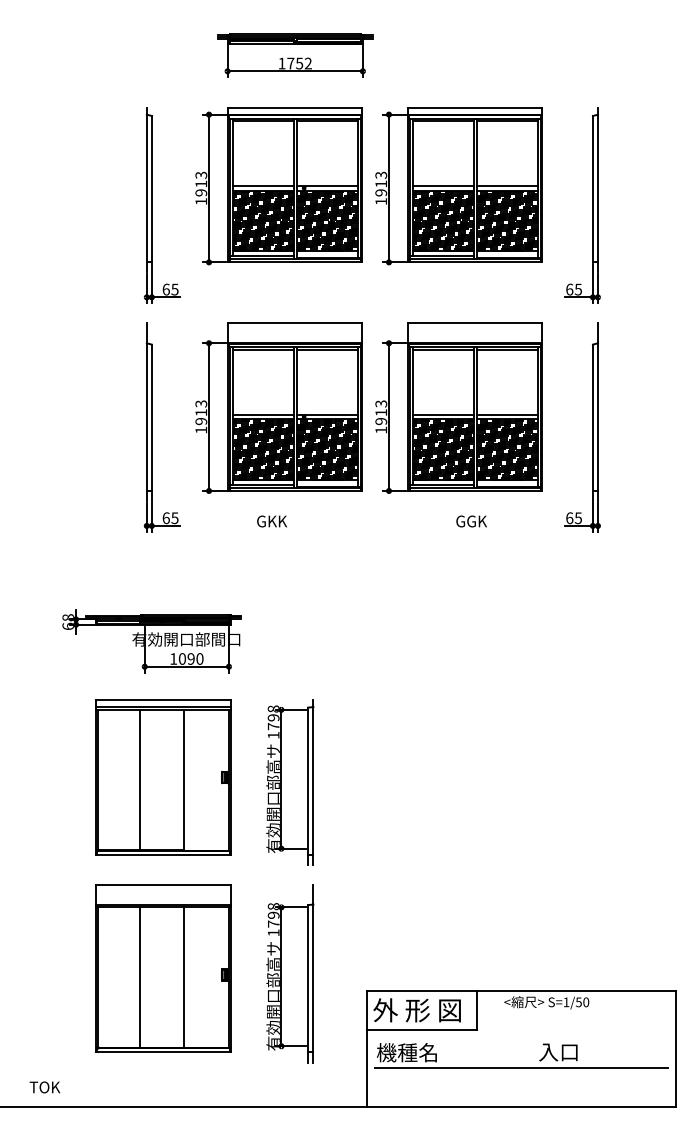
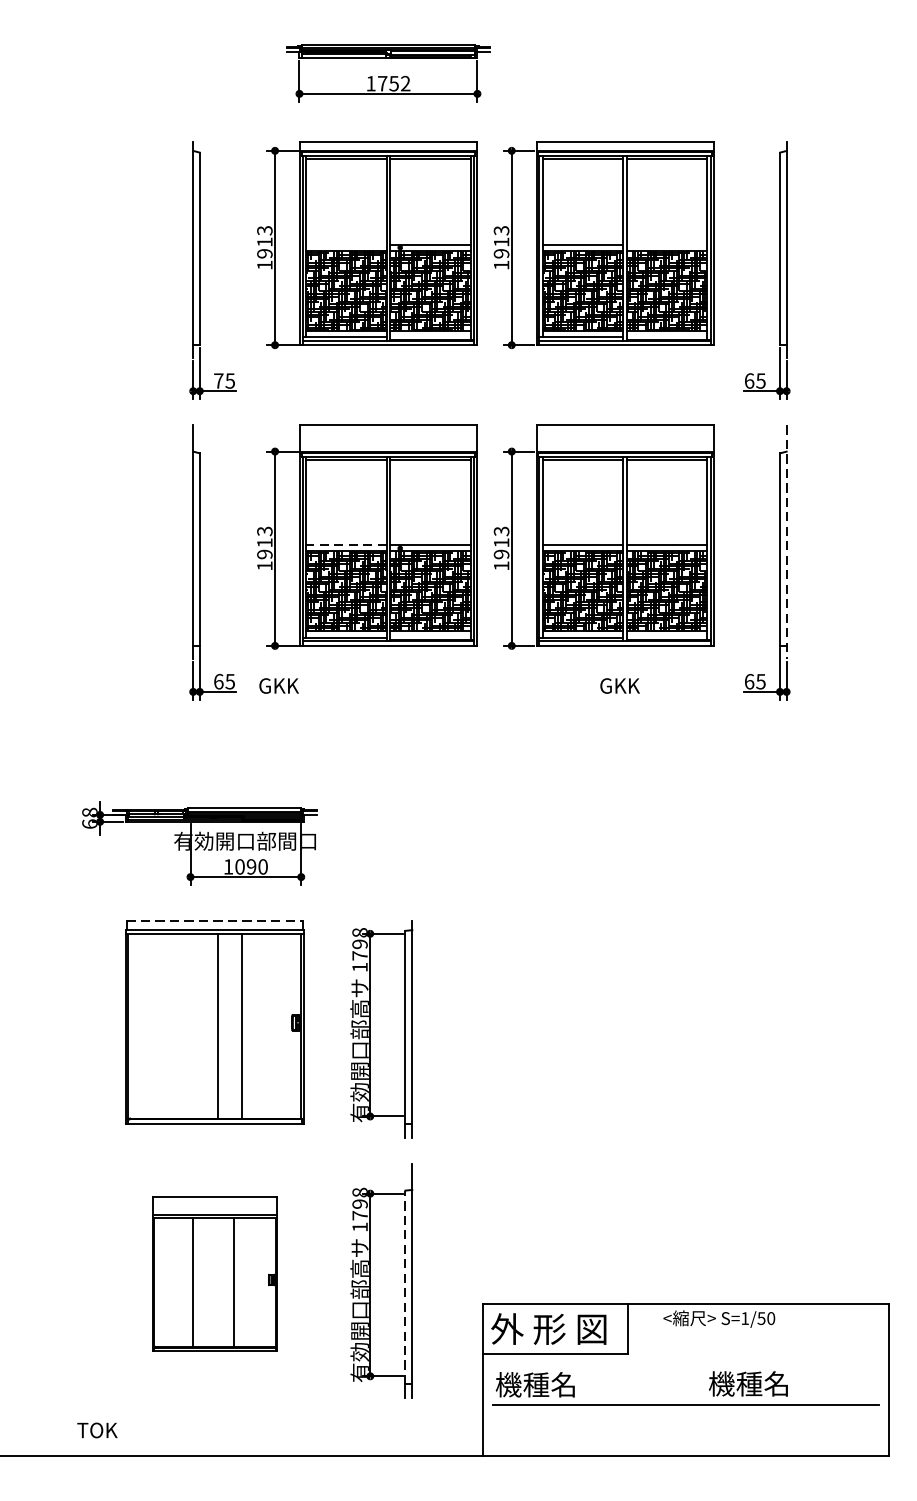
line: (262, 185) -> (345, 244), removed
line: (506, 185) -> (666, 244), removed
text: (165, 289) -> (217, 380), 65 -> 75
line: (597, 412) -> (786, 542), solid -> dashed
line: (263, 414) -> (346, 545), solid -> dashed
text: (271, 521) -> (278, 686), moved
text: (476, 521) -> (626, 686), GGK -> GKK
line: (163, 700) -> (215, 921), solid -> dashed
line: (139, 779) -> (217, 1025), moved
part: (163, 968) -> (215, 1274), size x0.7
line: (308, 978) -> (405, 1287), solid -> dashed
text: (568, 1051) -> (747, 1383), 入口 -> 機種名
text: (44, 1087) -> (96, 1430), moved

